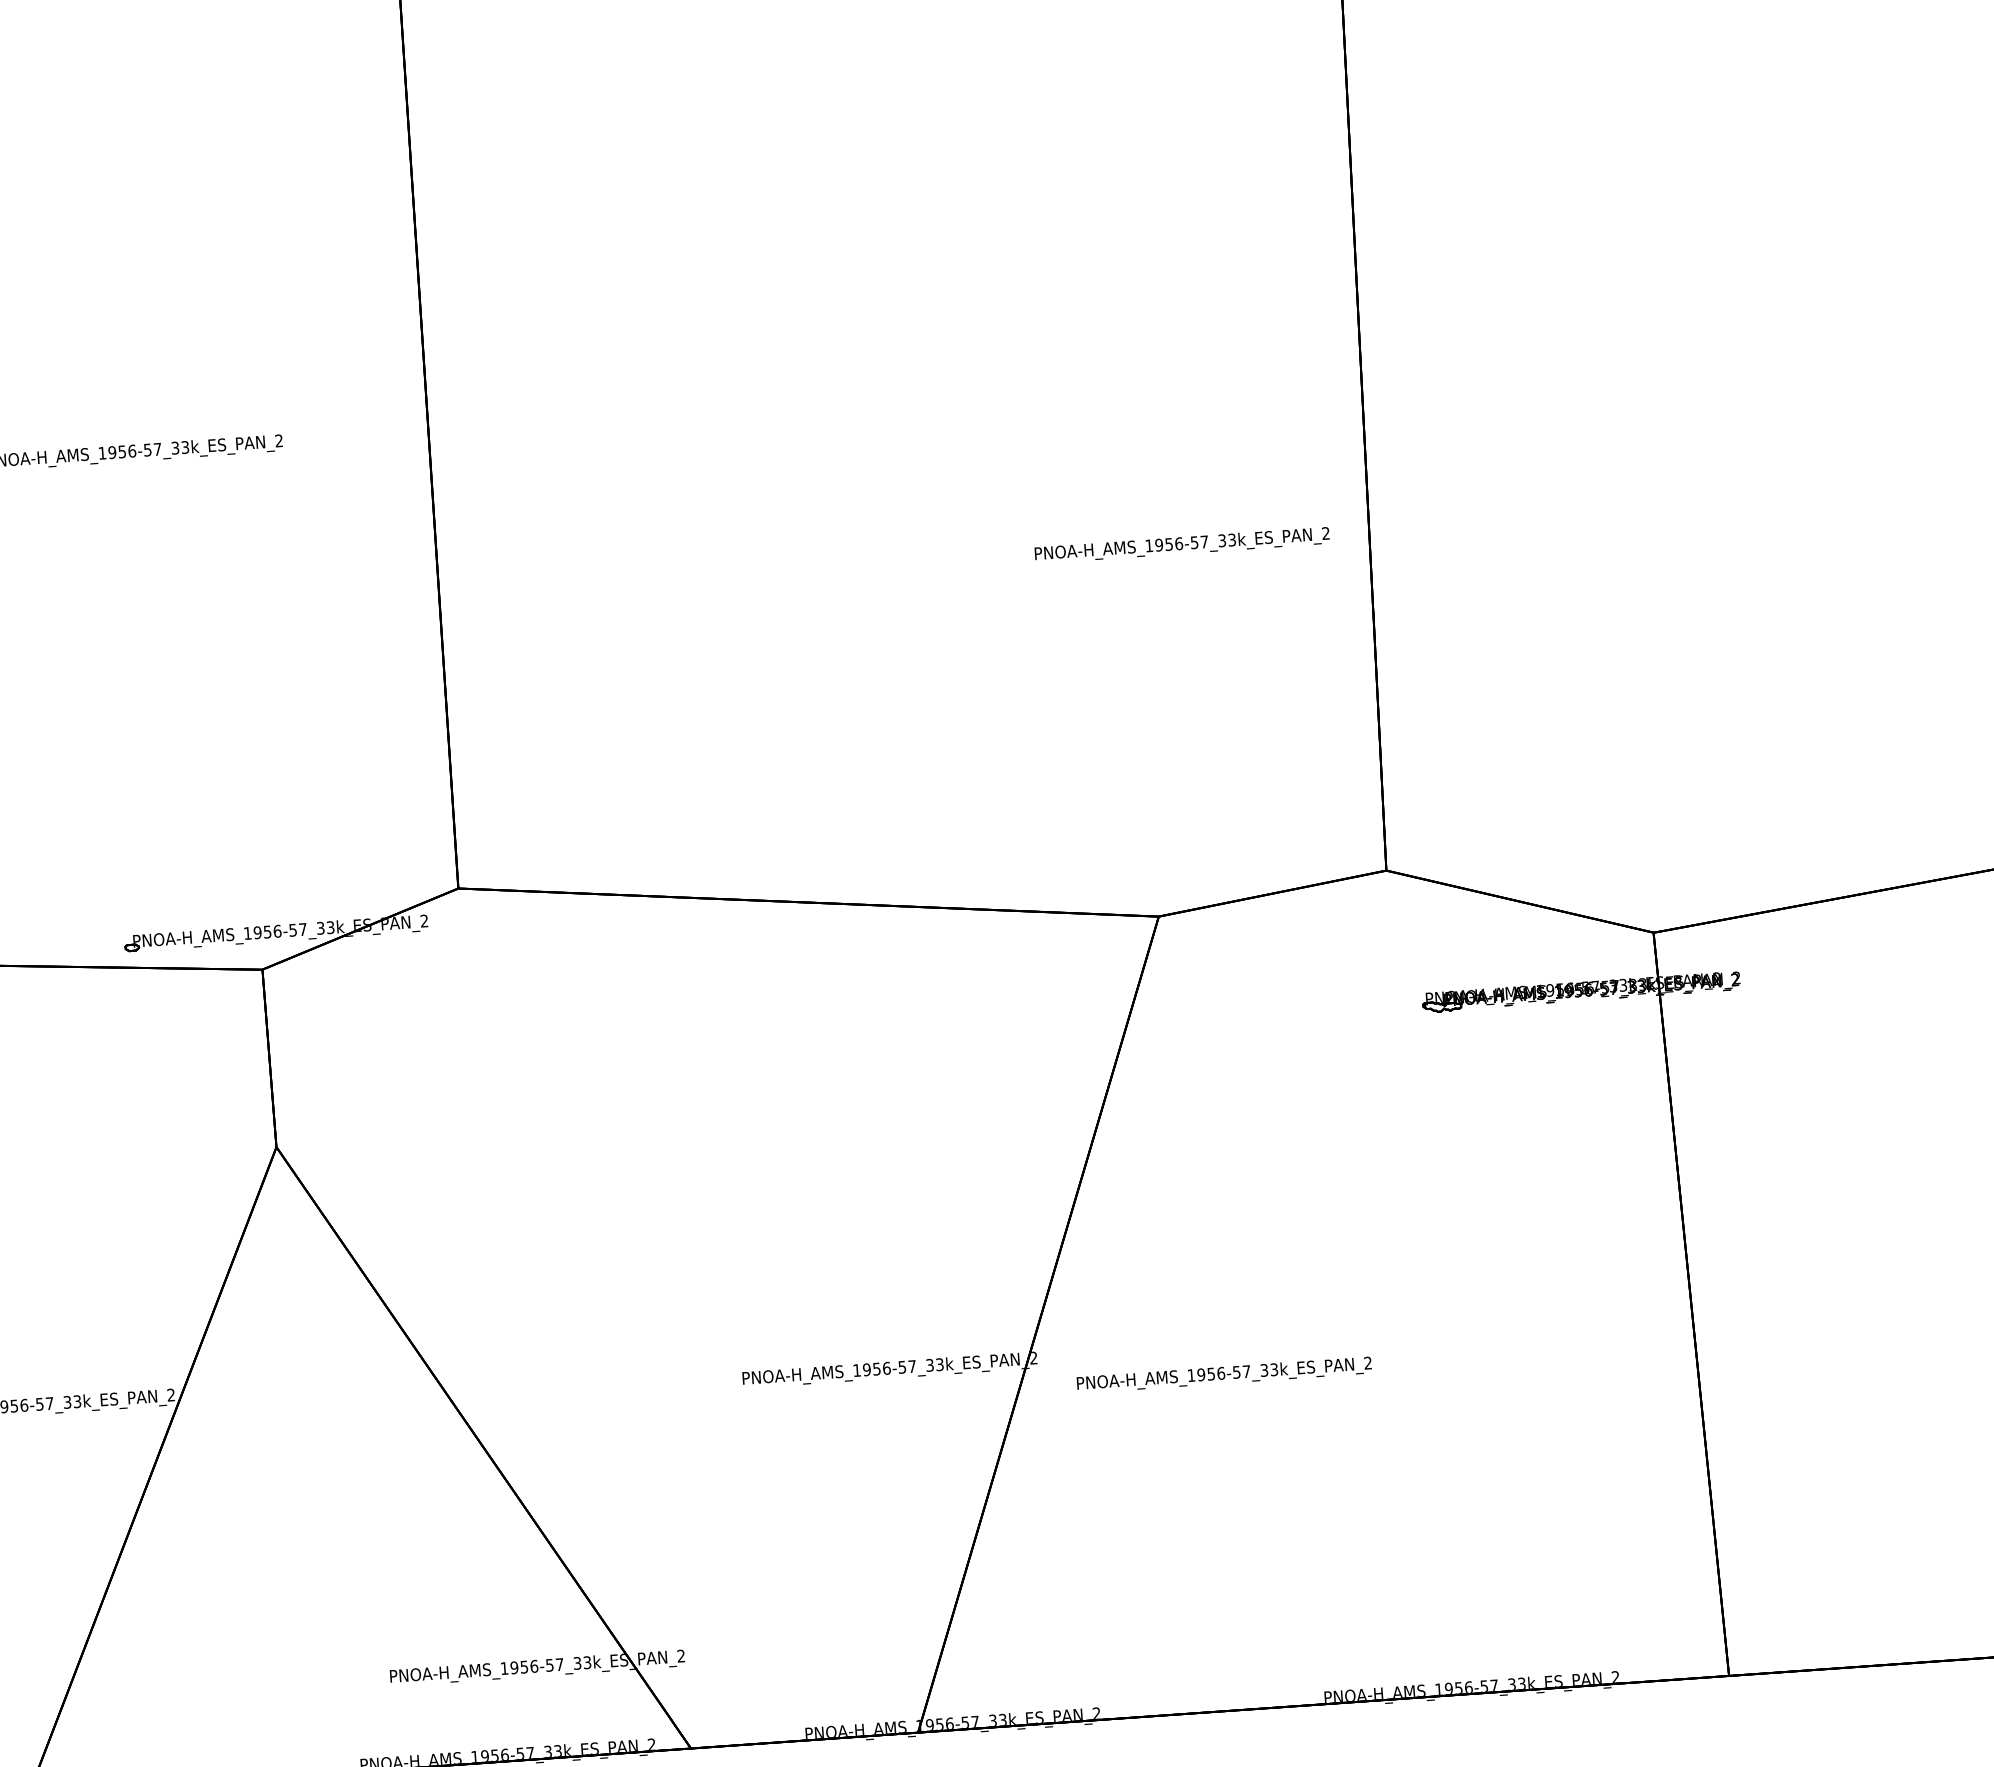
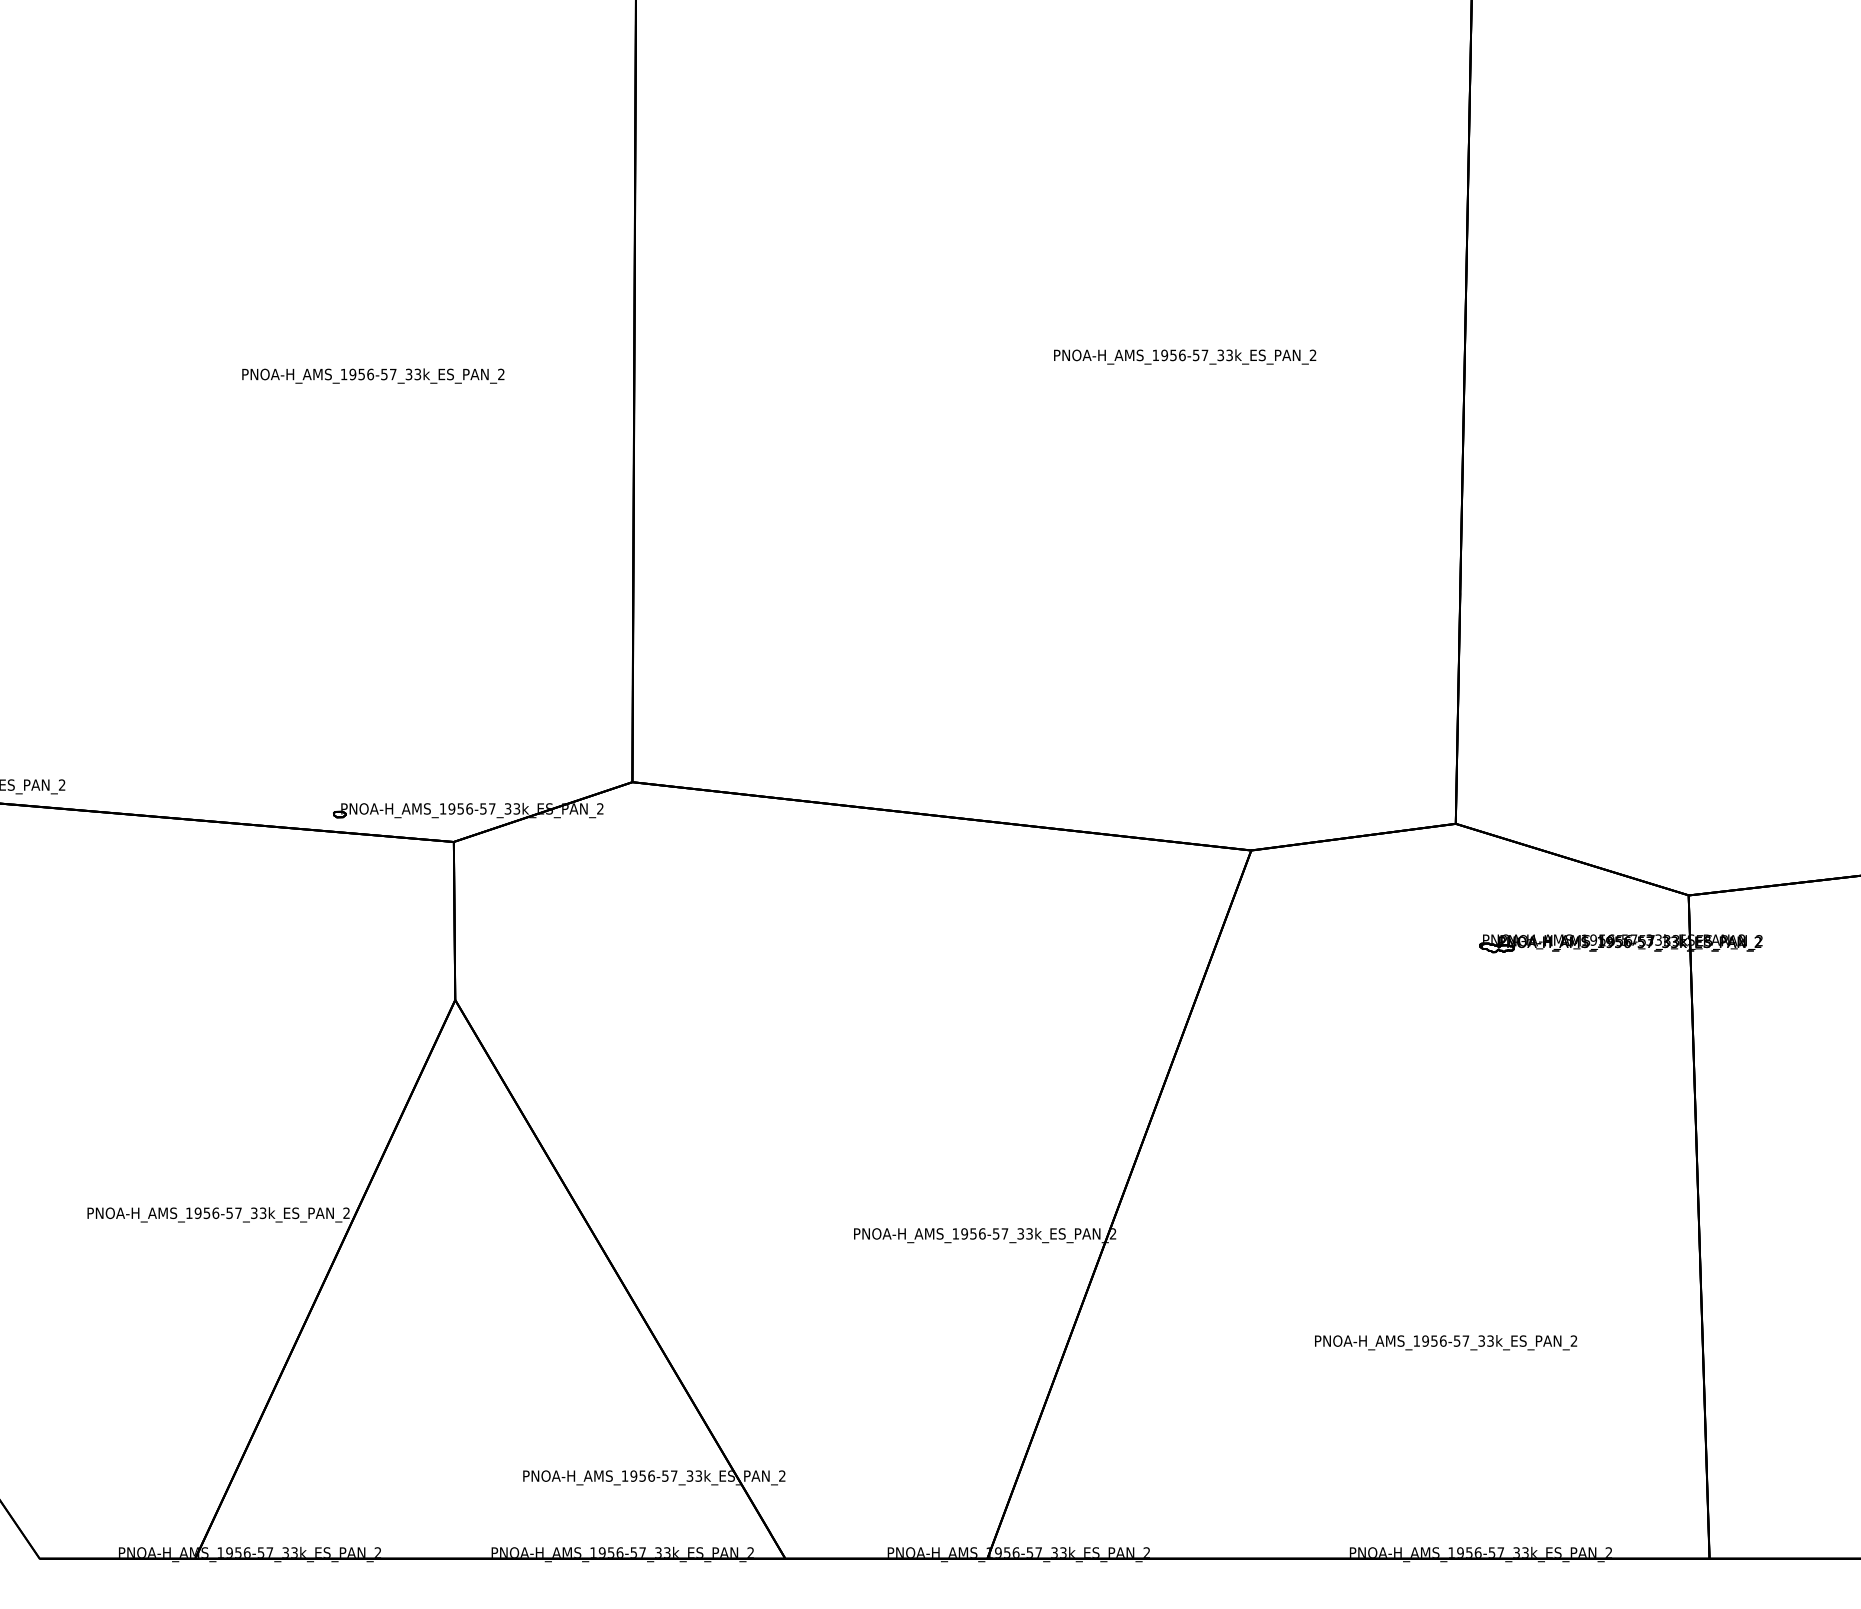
text: (1182, 544) -> (1185, 356), moved
text: (1224, 1374) -> (1446, 1342), moved

